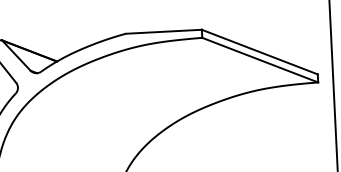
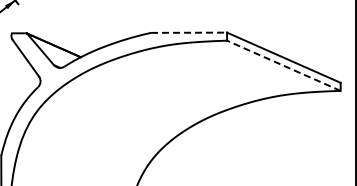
line: (164, 31) -> (189, 32), solid -> dashed
line: (259, 59) -> (283, 65), solid -> dashed

